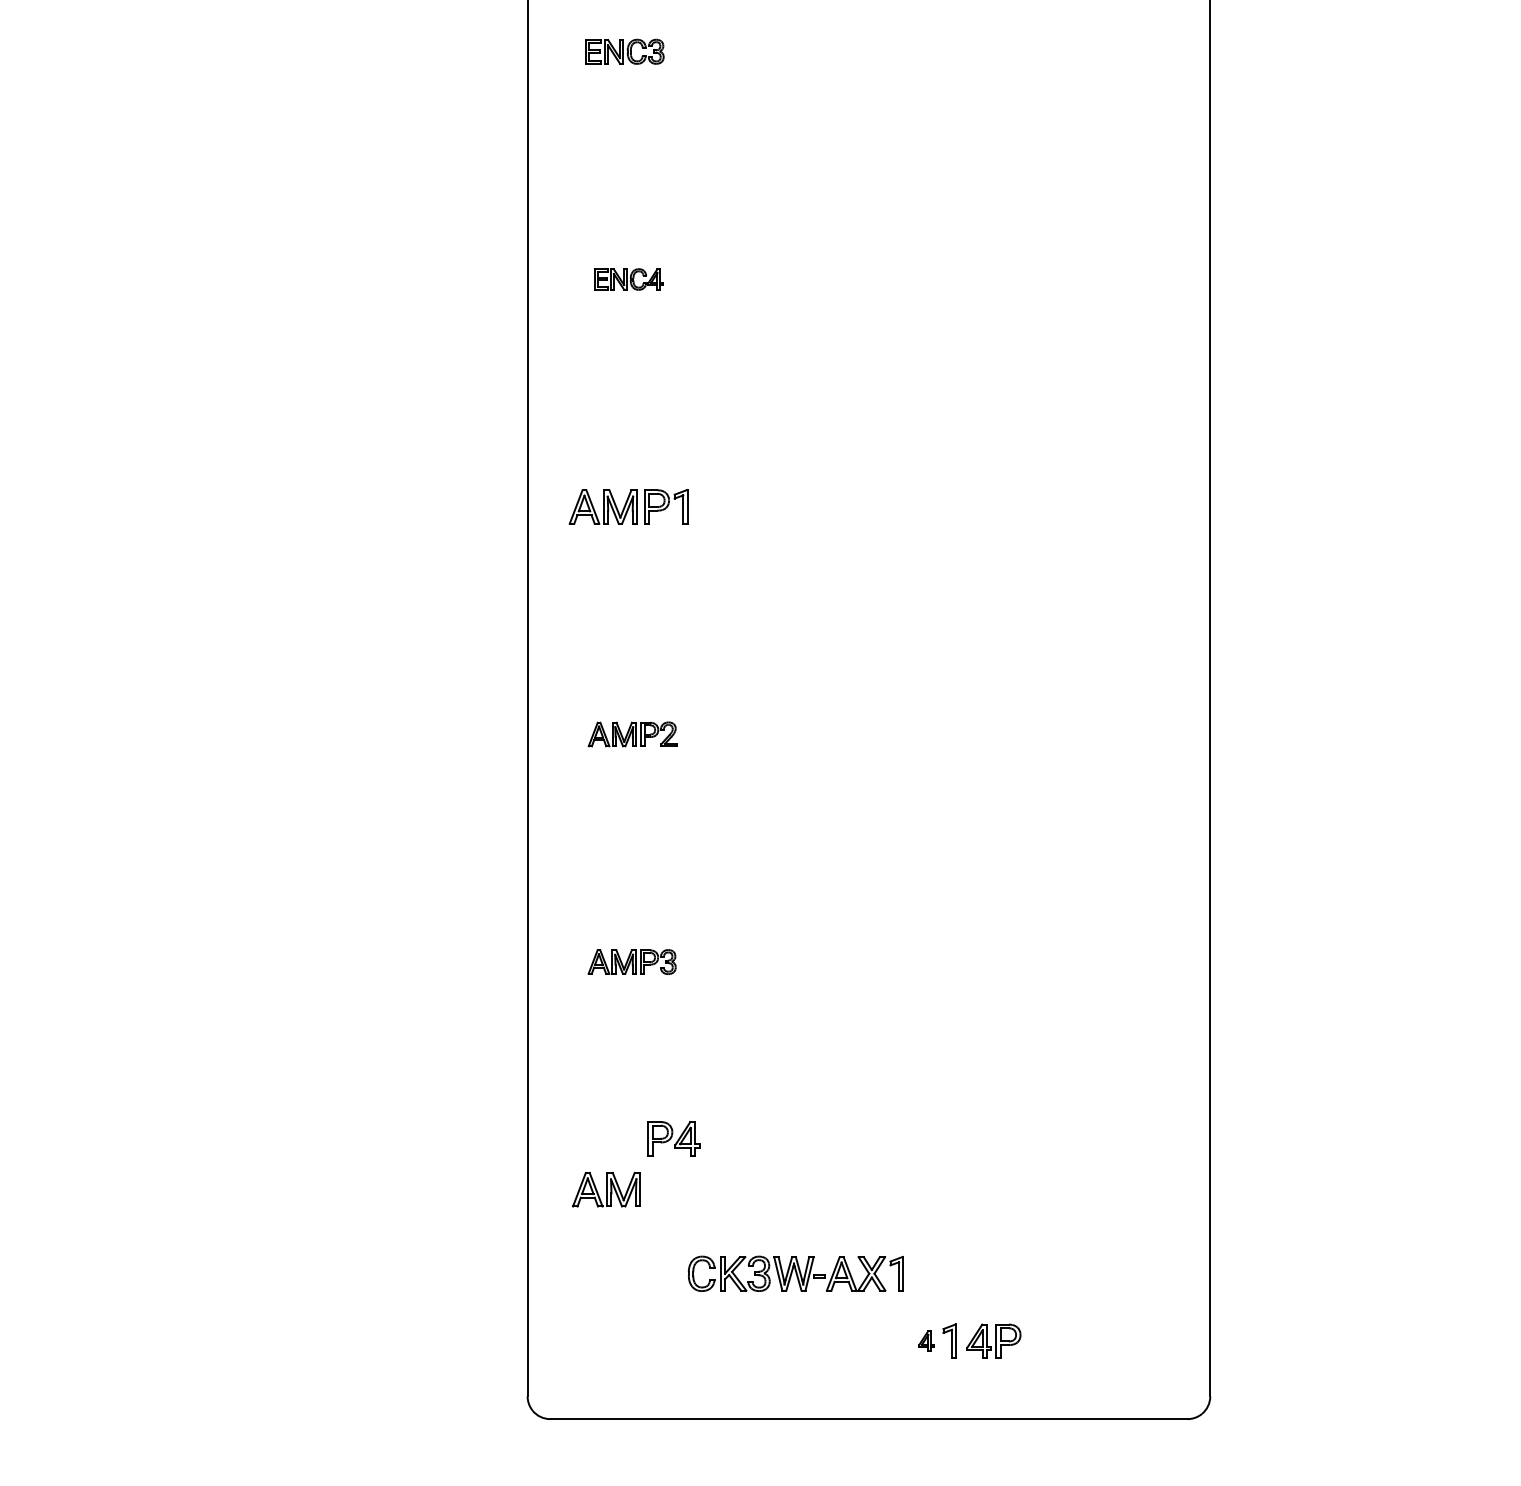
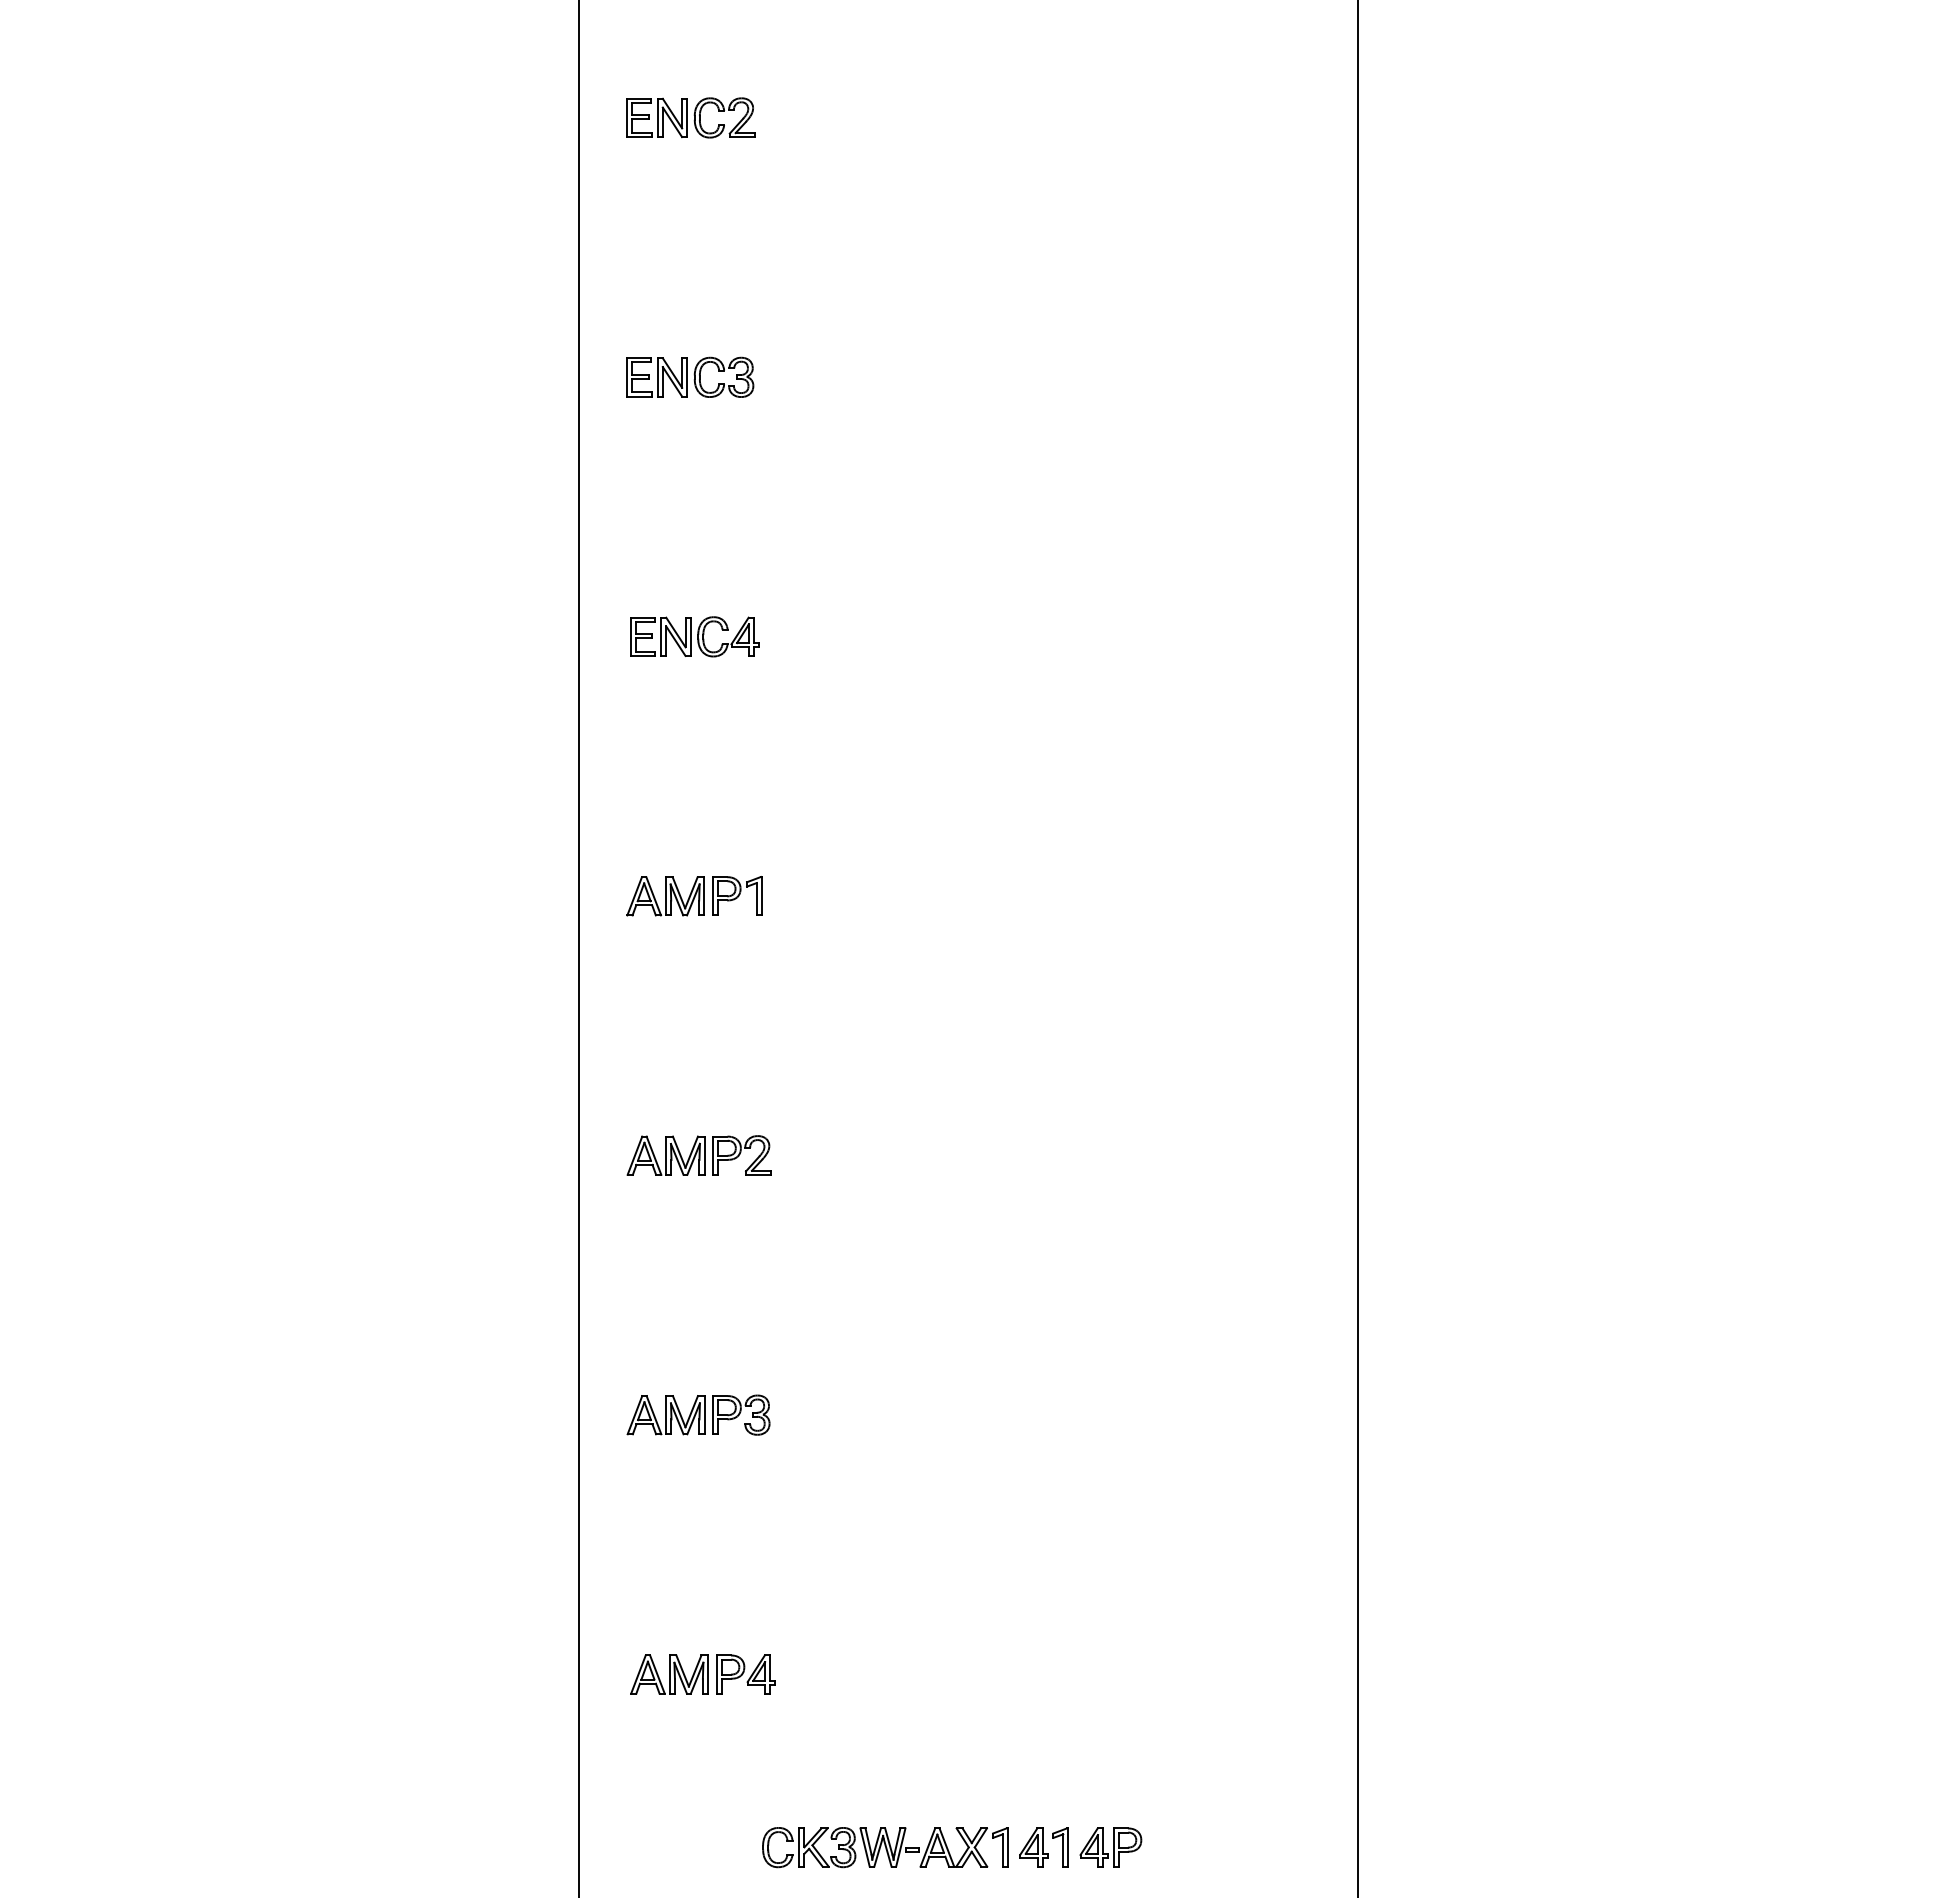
part: (625, 51) -> (690, 376), size x1.43
part: (628, 279) -> (694, 636), size x1.67
part: (632, 734) -> (698, 1155), size x1.43
part: (632, 961) -> (698, 1414), size x1.43
part: (673, 1138) -> (745, 1674), moved
part: (796, 1273) -> (885, 1847), moved
part: (925, 1341) -> (1033, 1847), size x1.67

